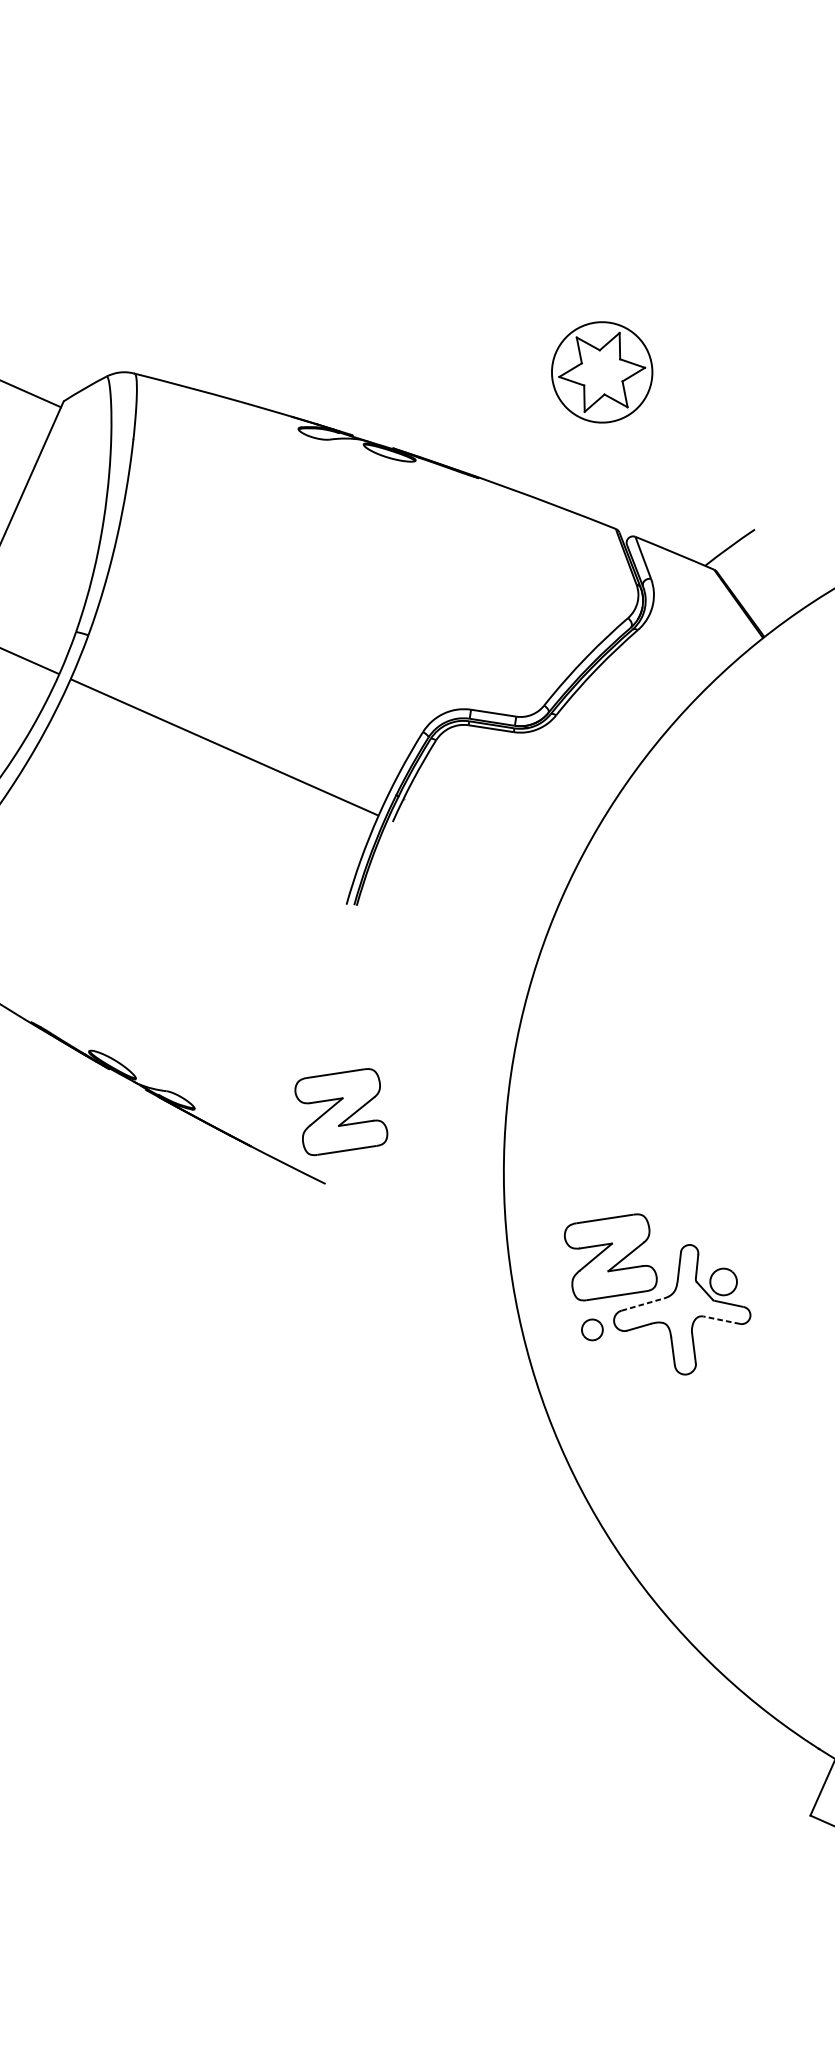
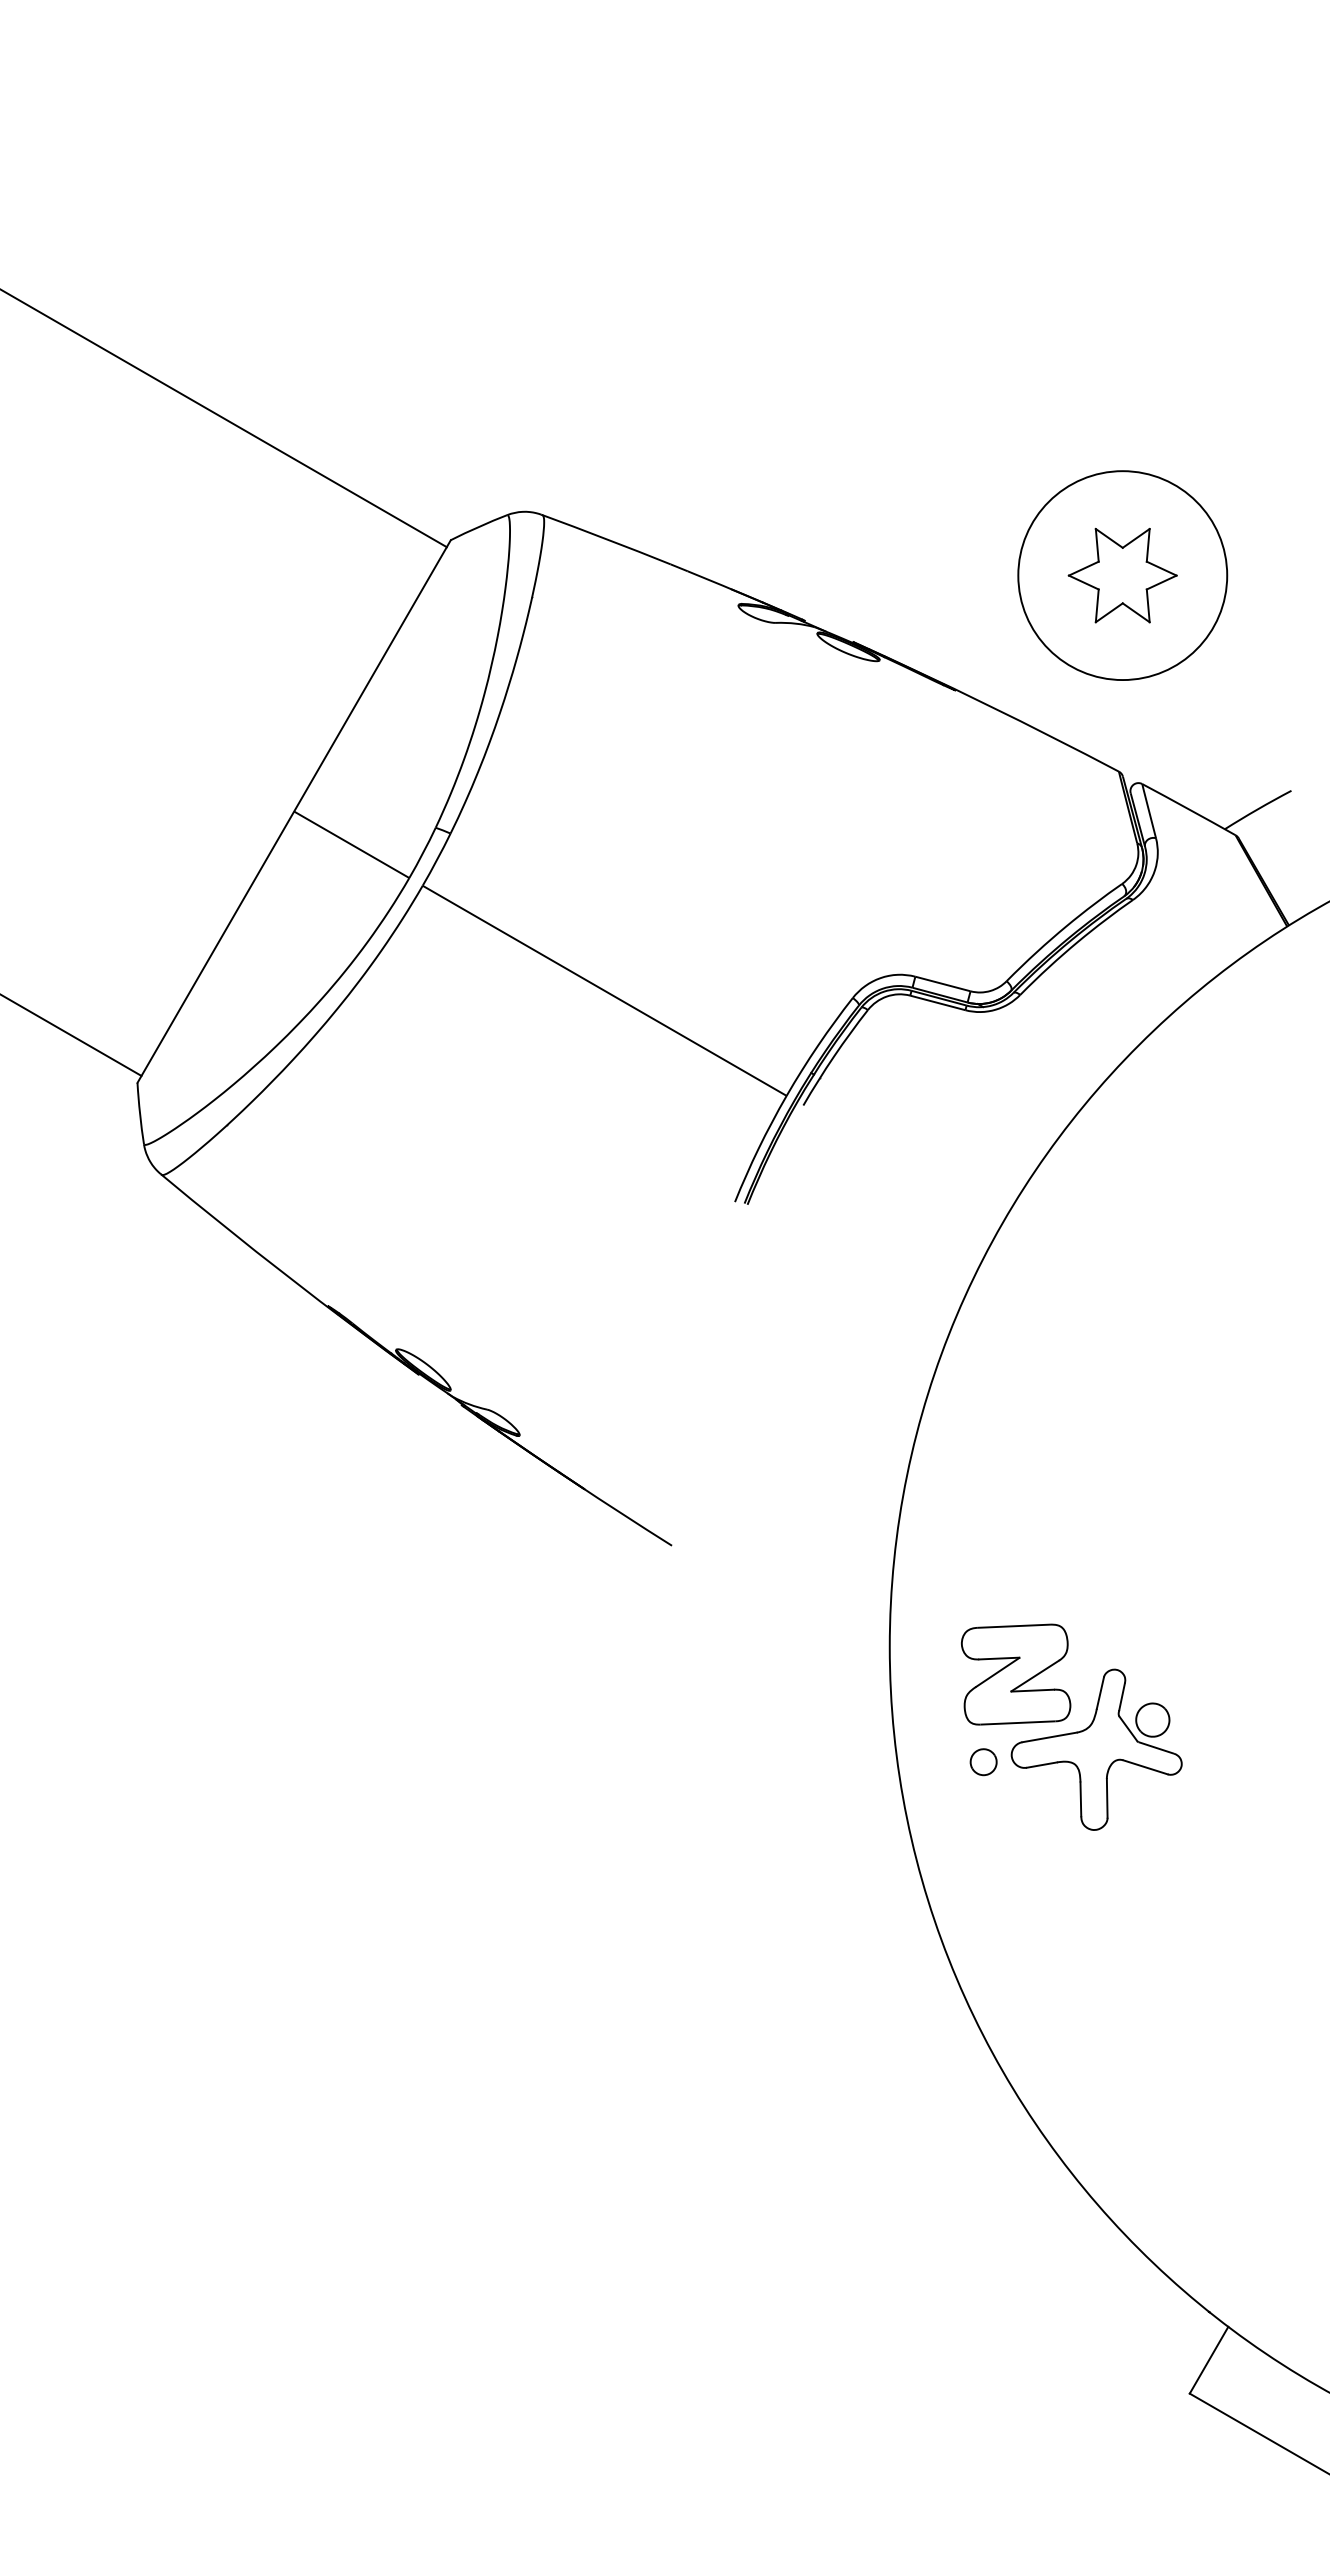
circle: (601, 372) -> (1122, 575), size x1.67
part: (341, 1111) -> (701, 1458), removed
line: (642, 1304) -> (1049, 1737), dashed -> solid
line: (721, 1320) -> (1145, 1767), dashed -> solid

